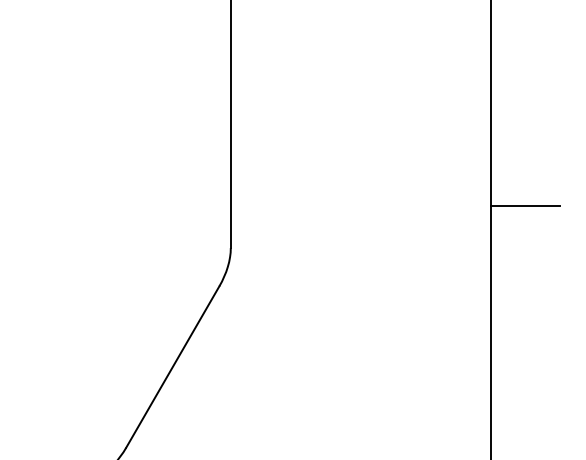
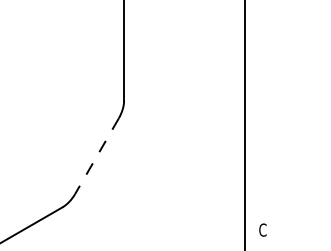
line: (525, 207) -> (261, 81), removed
line: (173, 367) -> (97, 156), solid -> dashed

